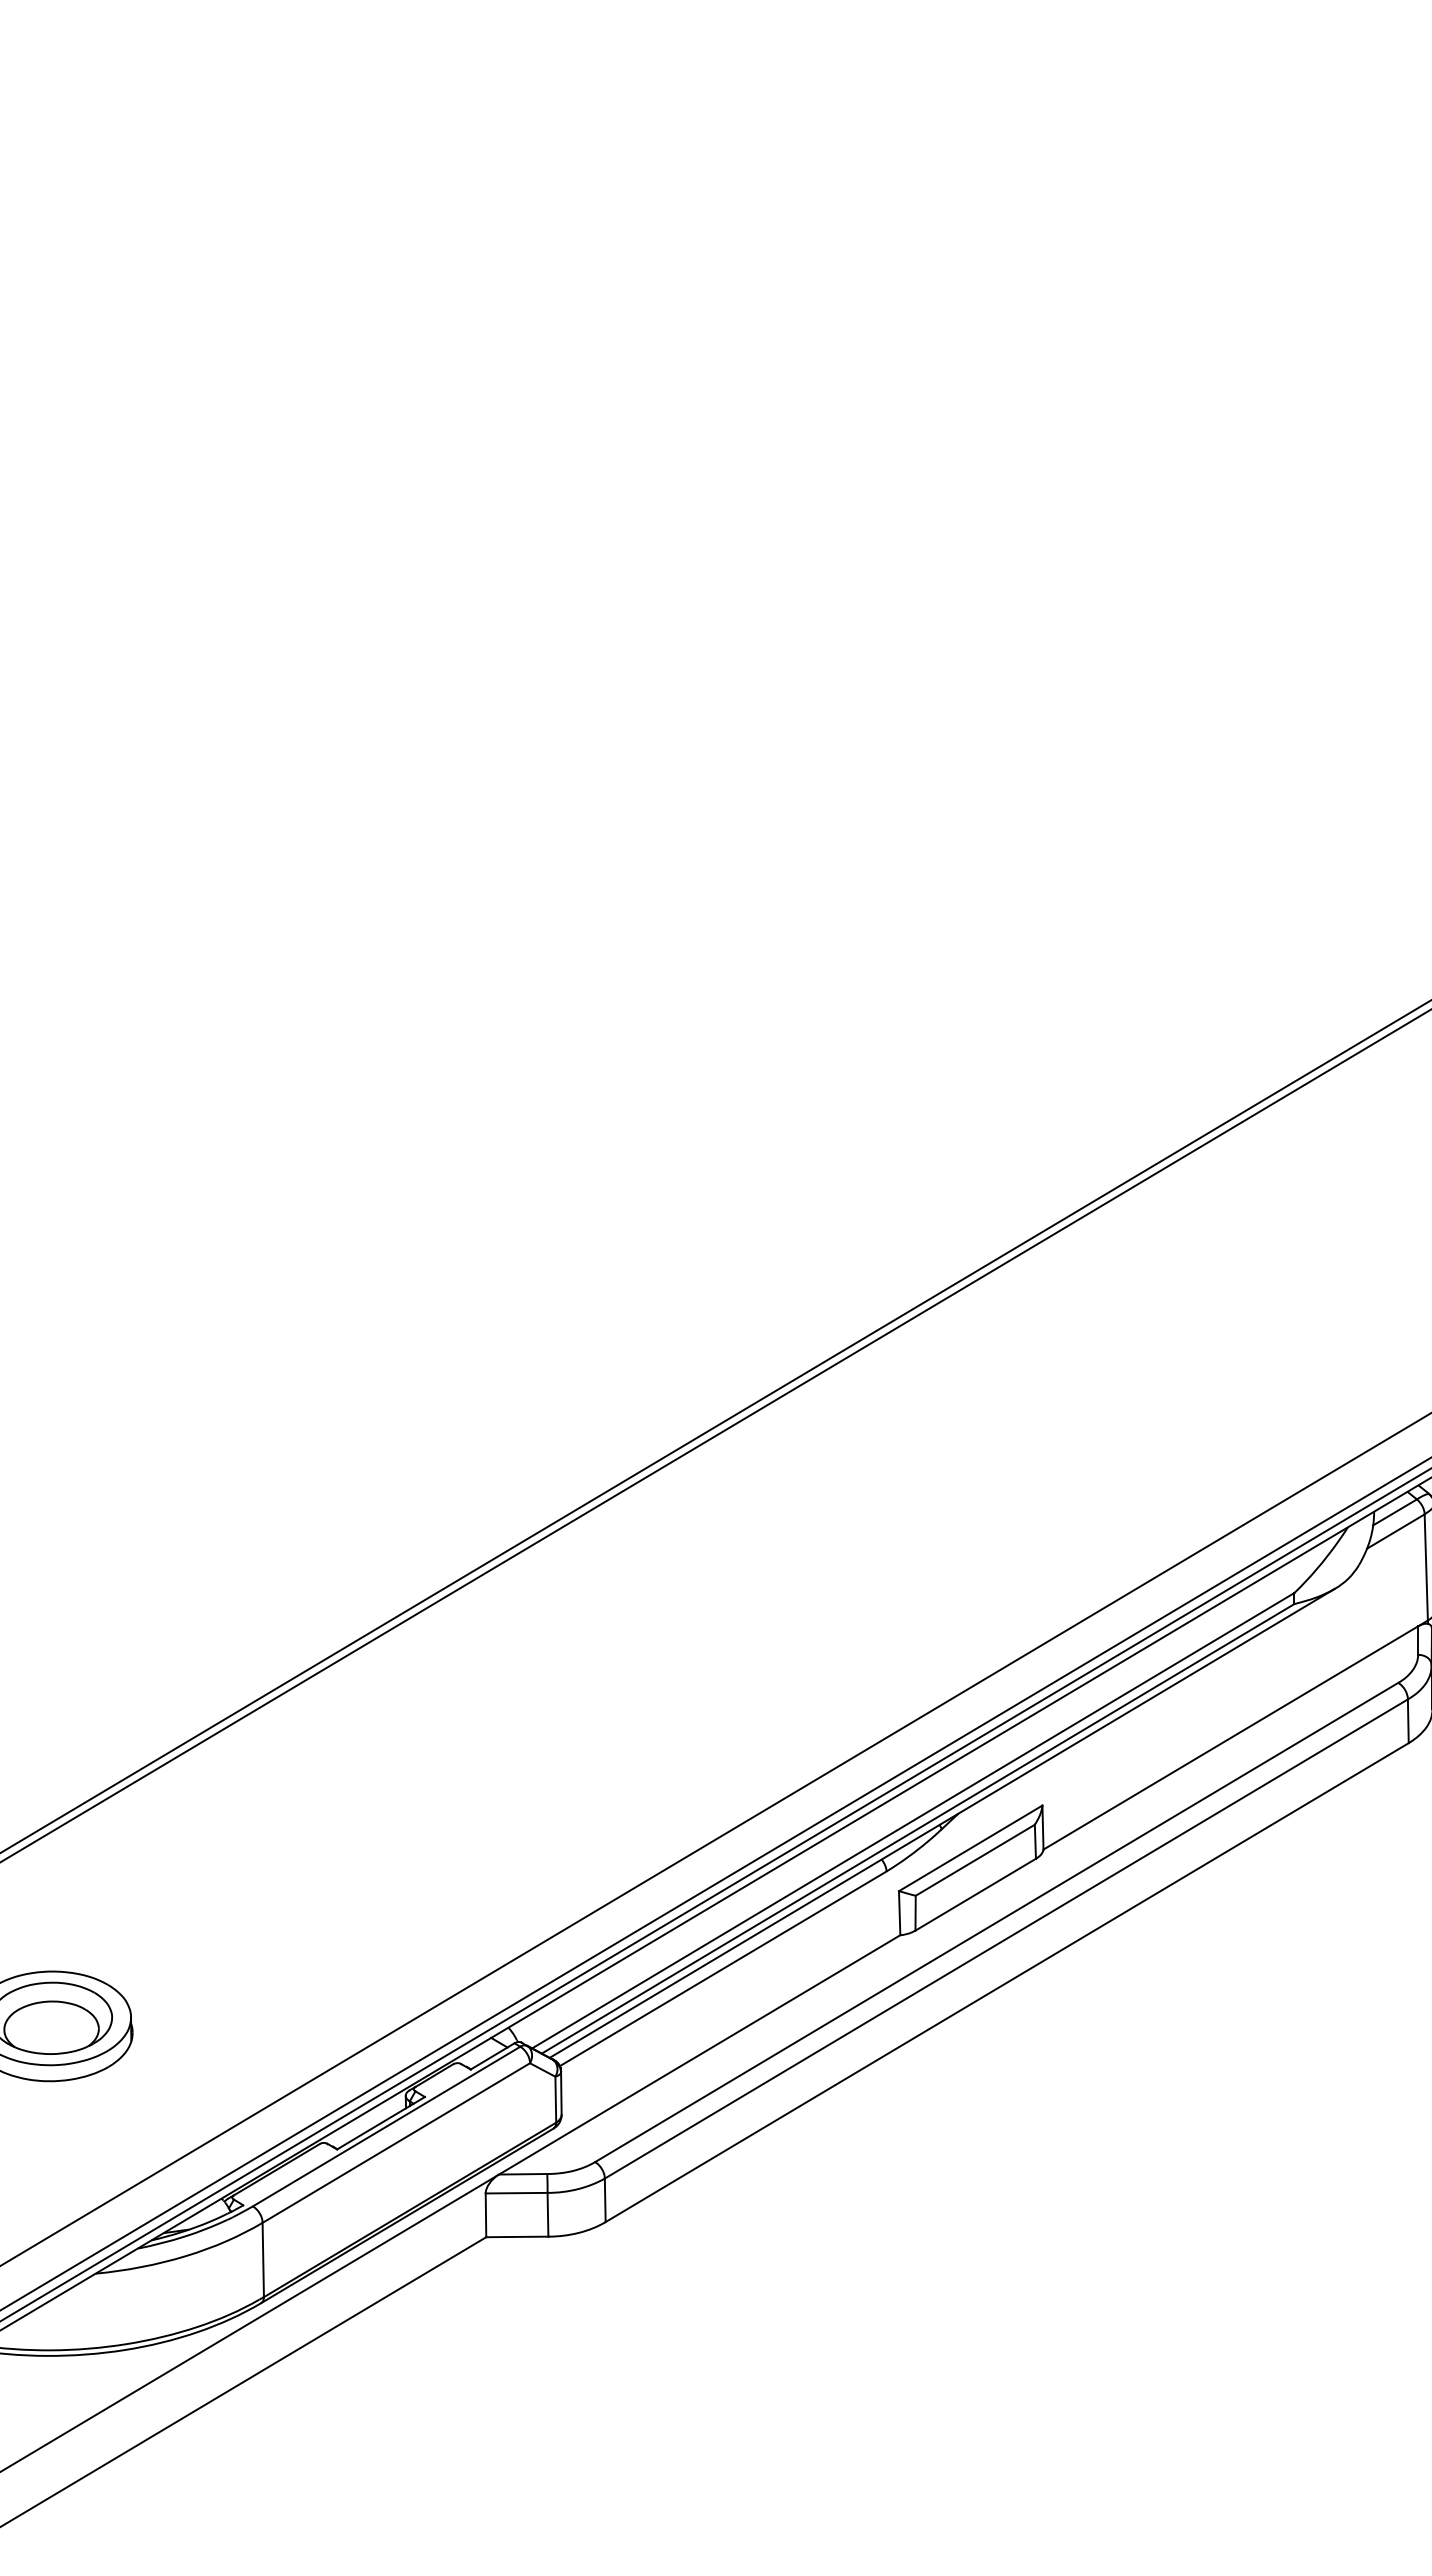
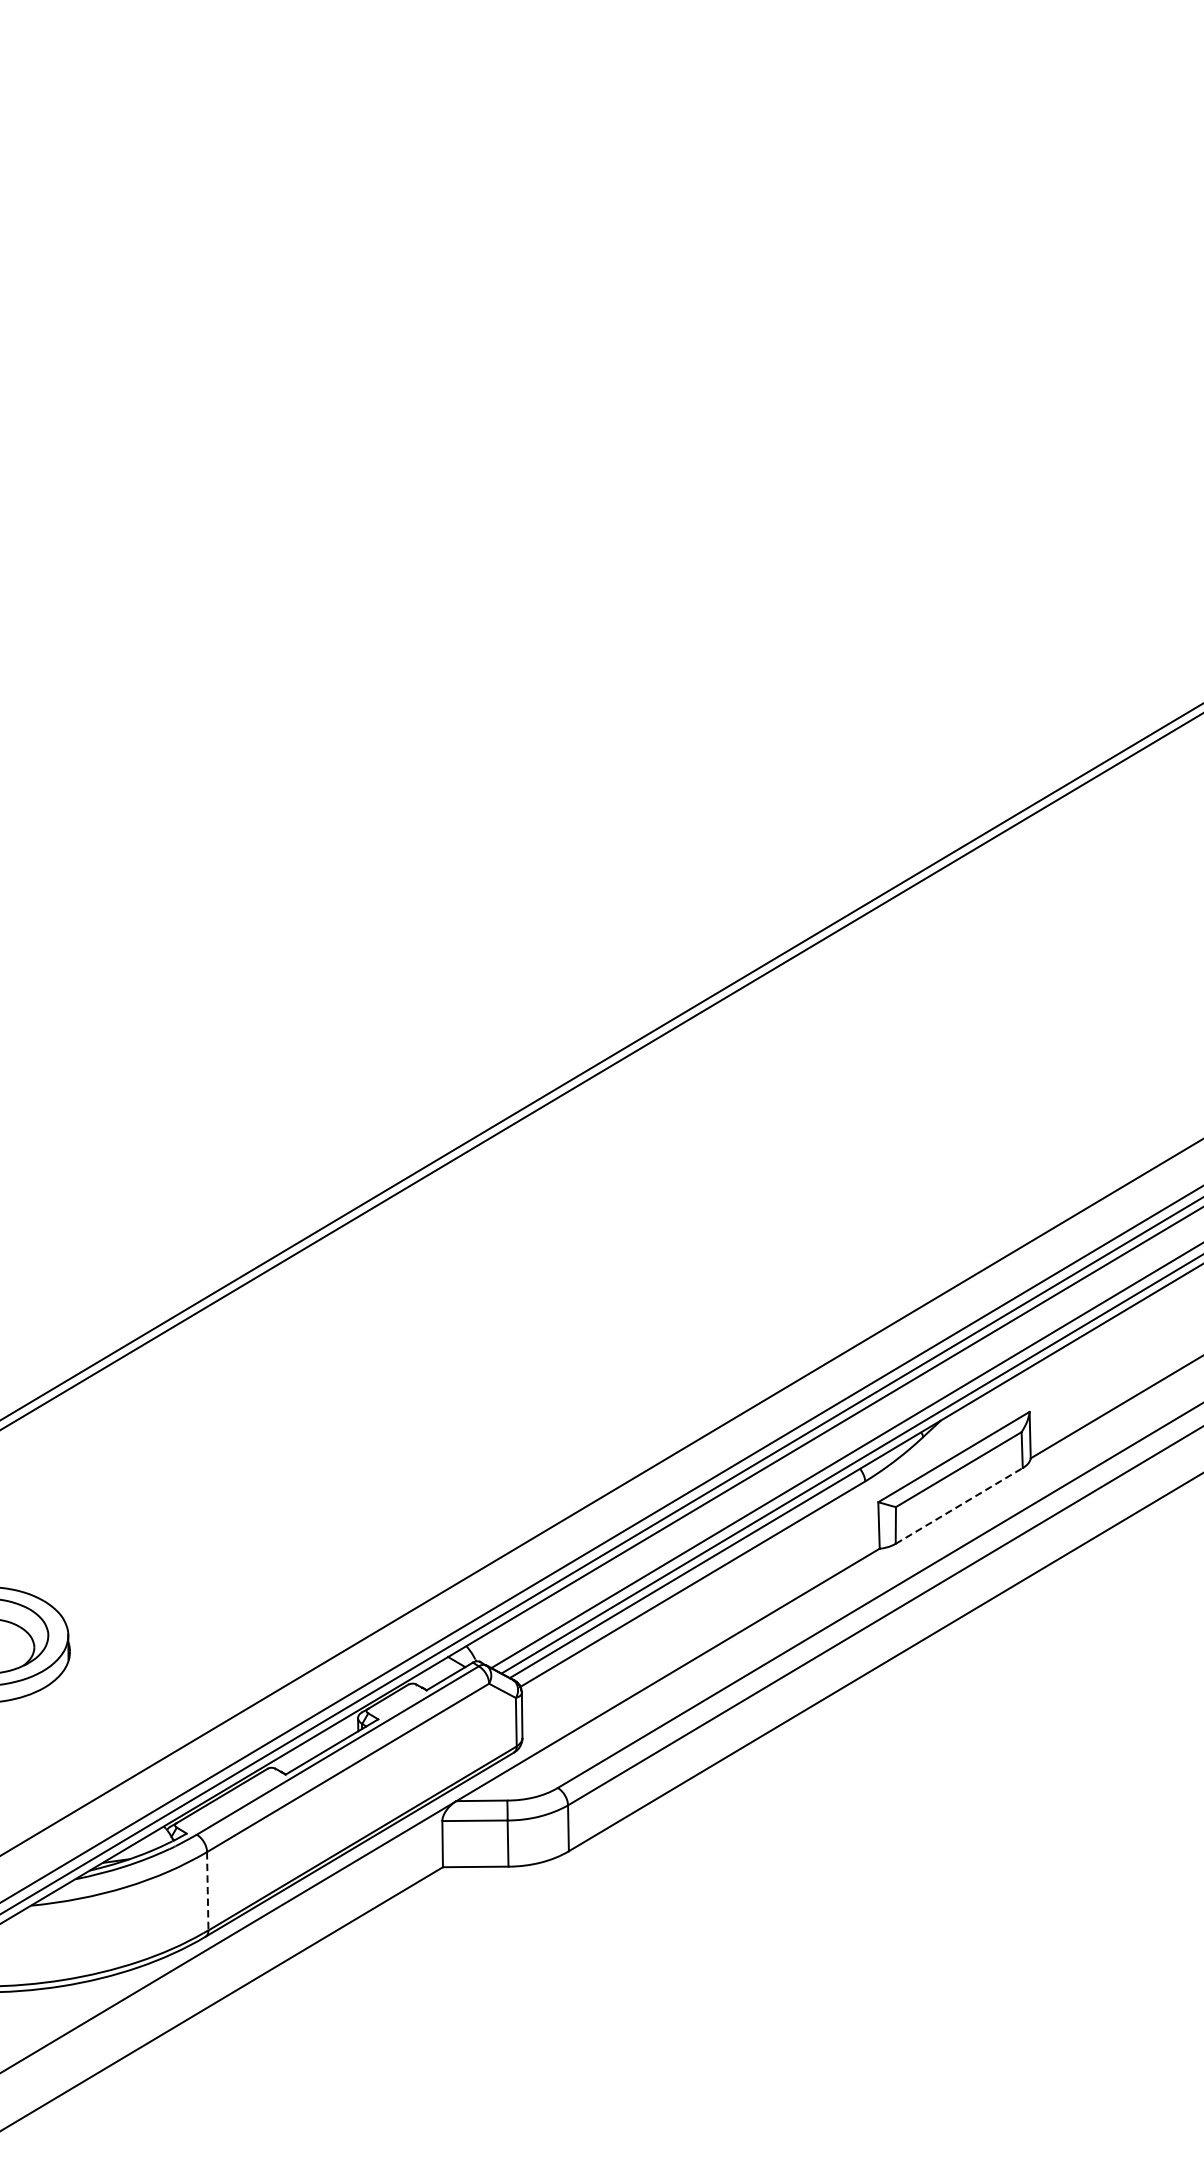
line: (976, 1894) -> (960, 1505), solid -> dashed
line: (263, 2260) -> (207, 1891), solid -> dashed

